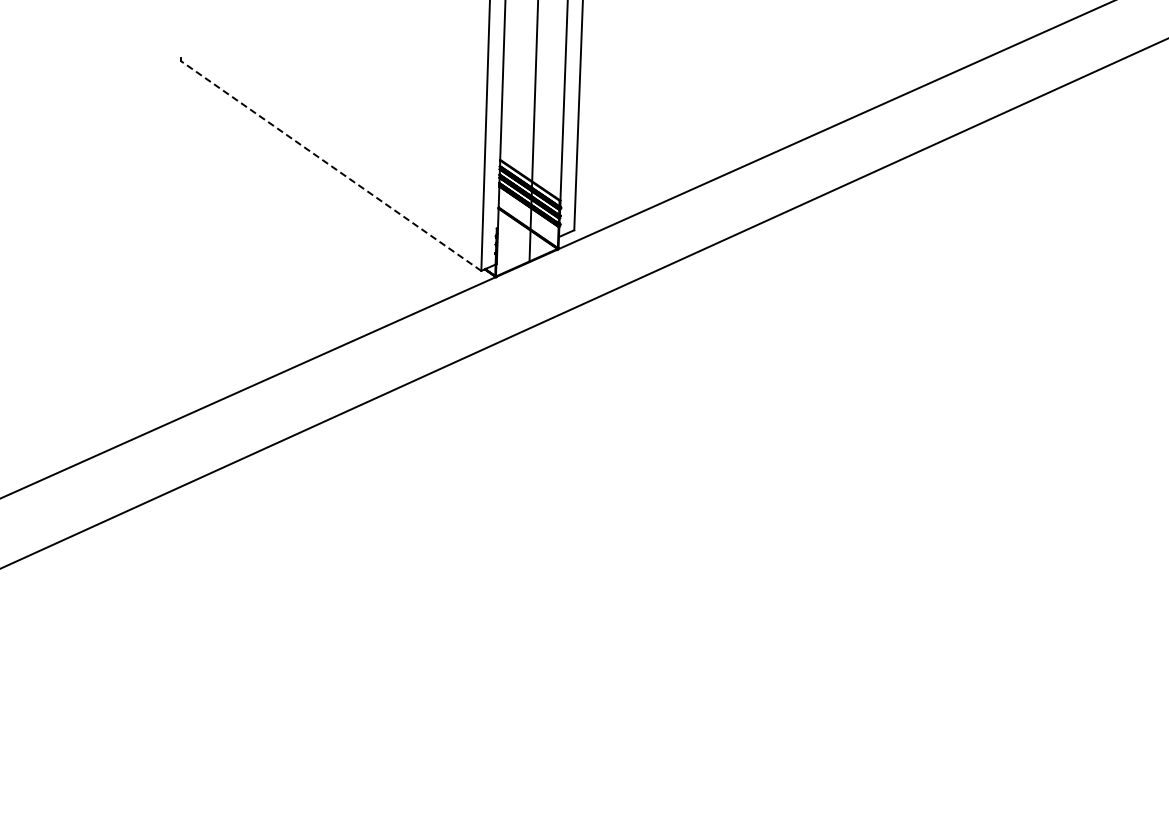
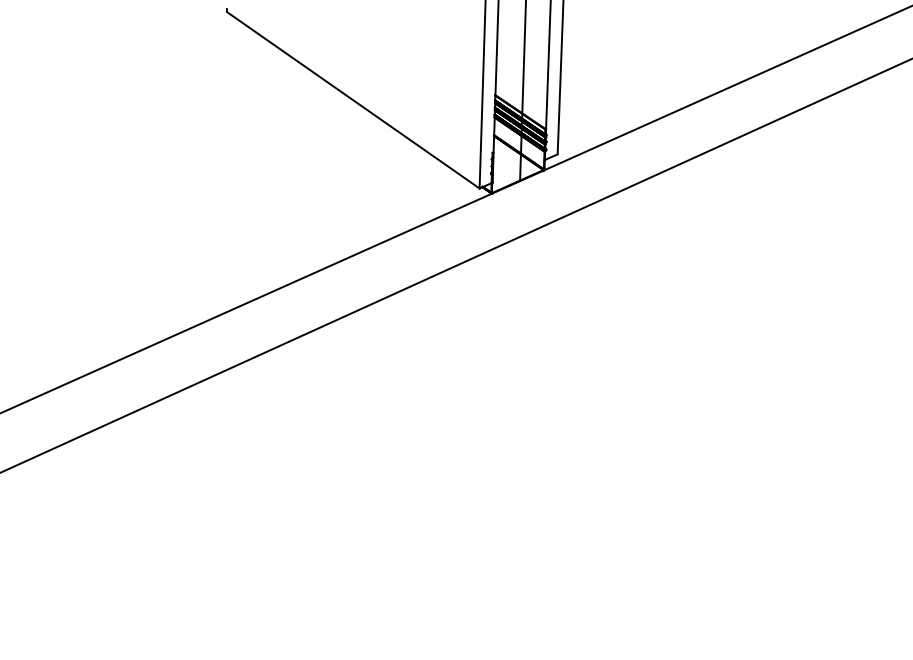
line: (330, 165) -> (352, 99), dashed -> solid

